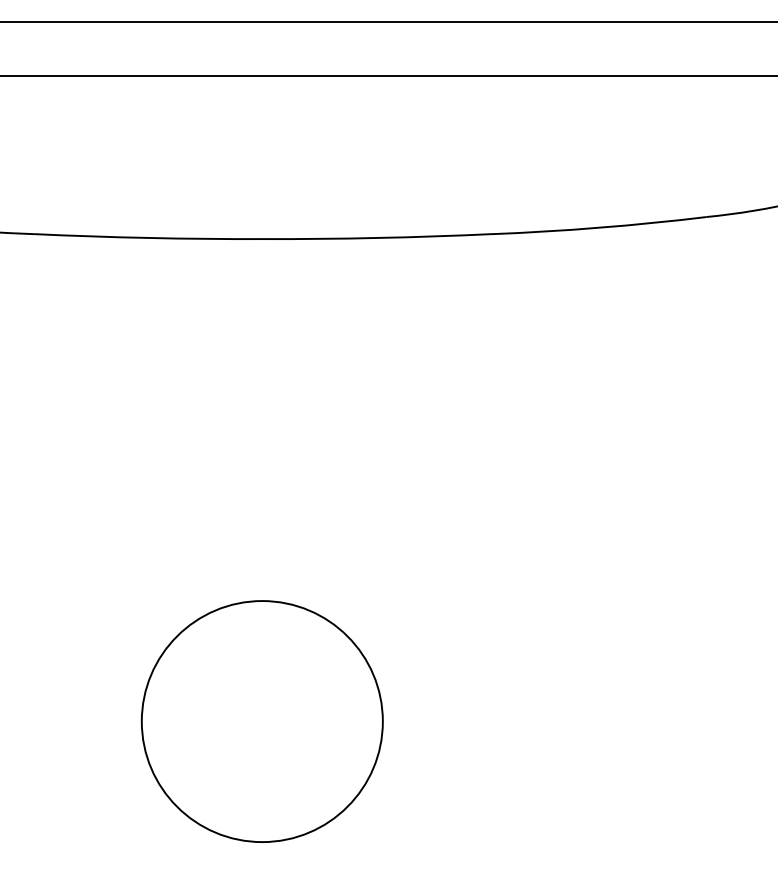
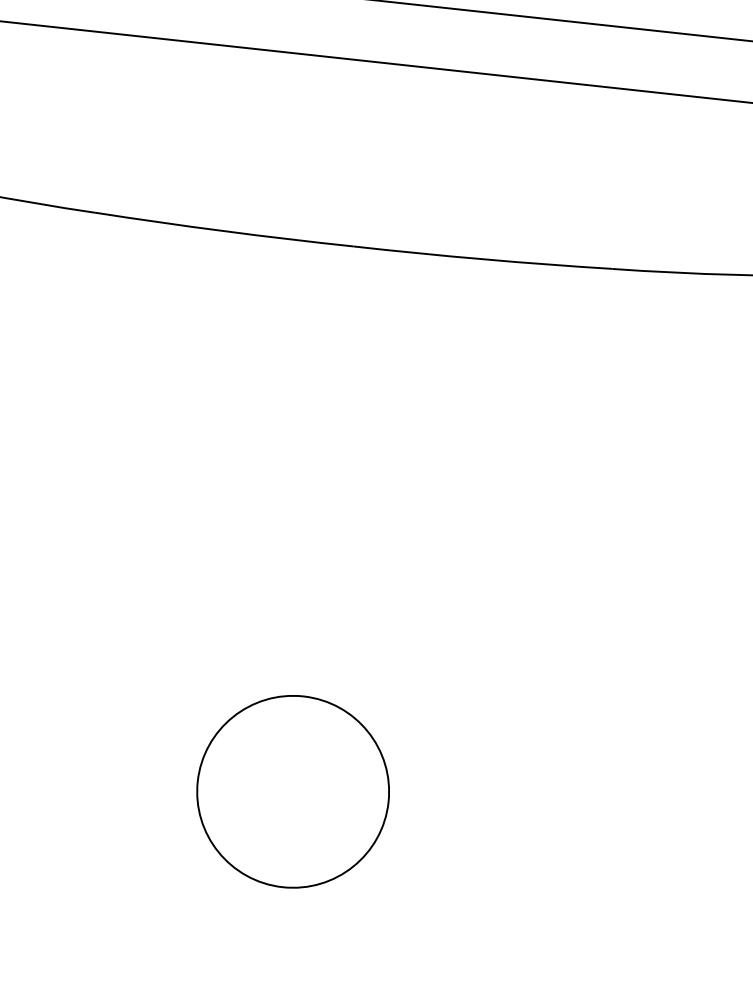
circle: (261, 721) -> (292, 791), size x0.7

